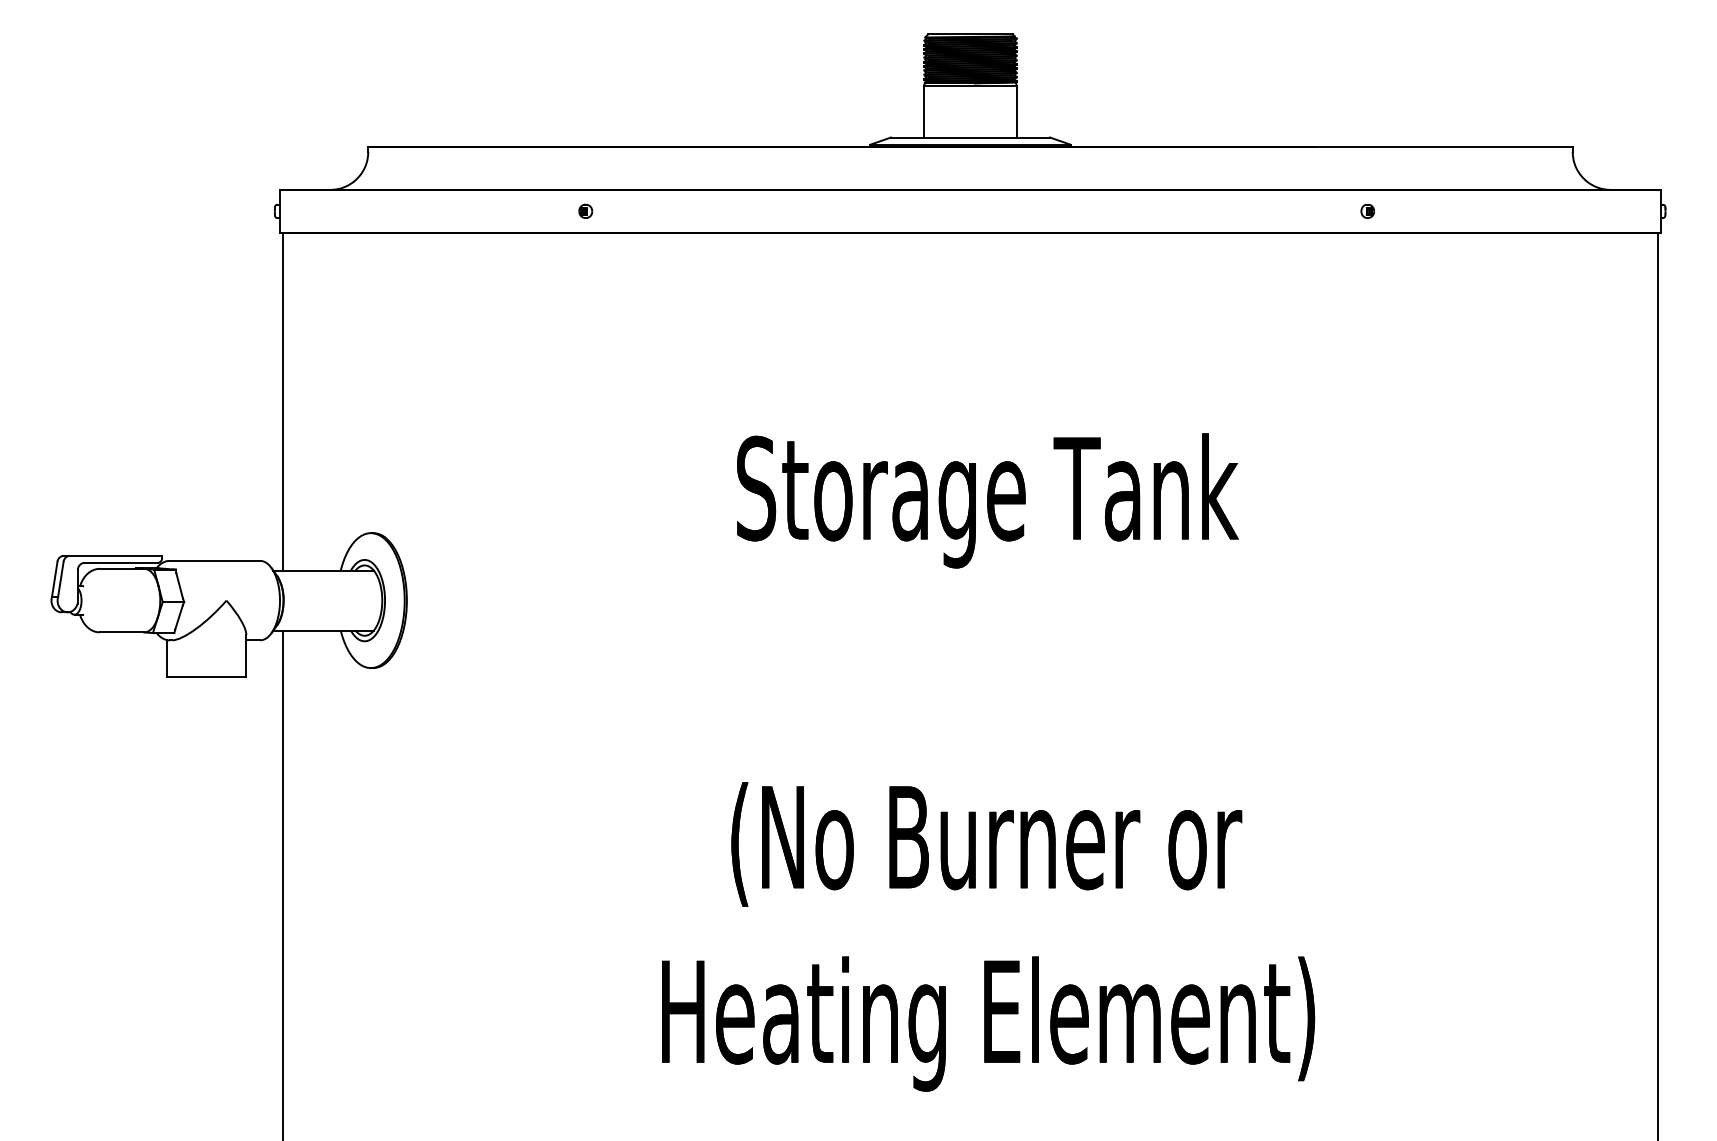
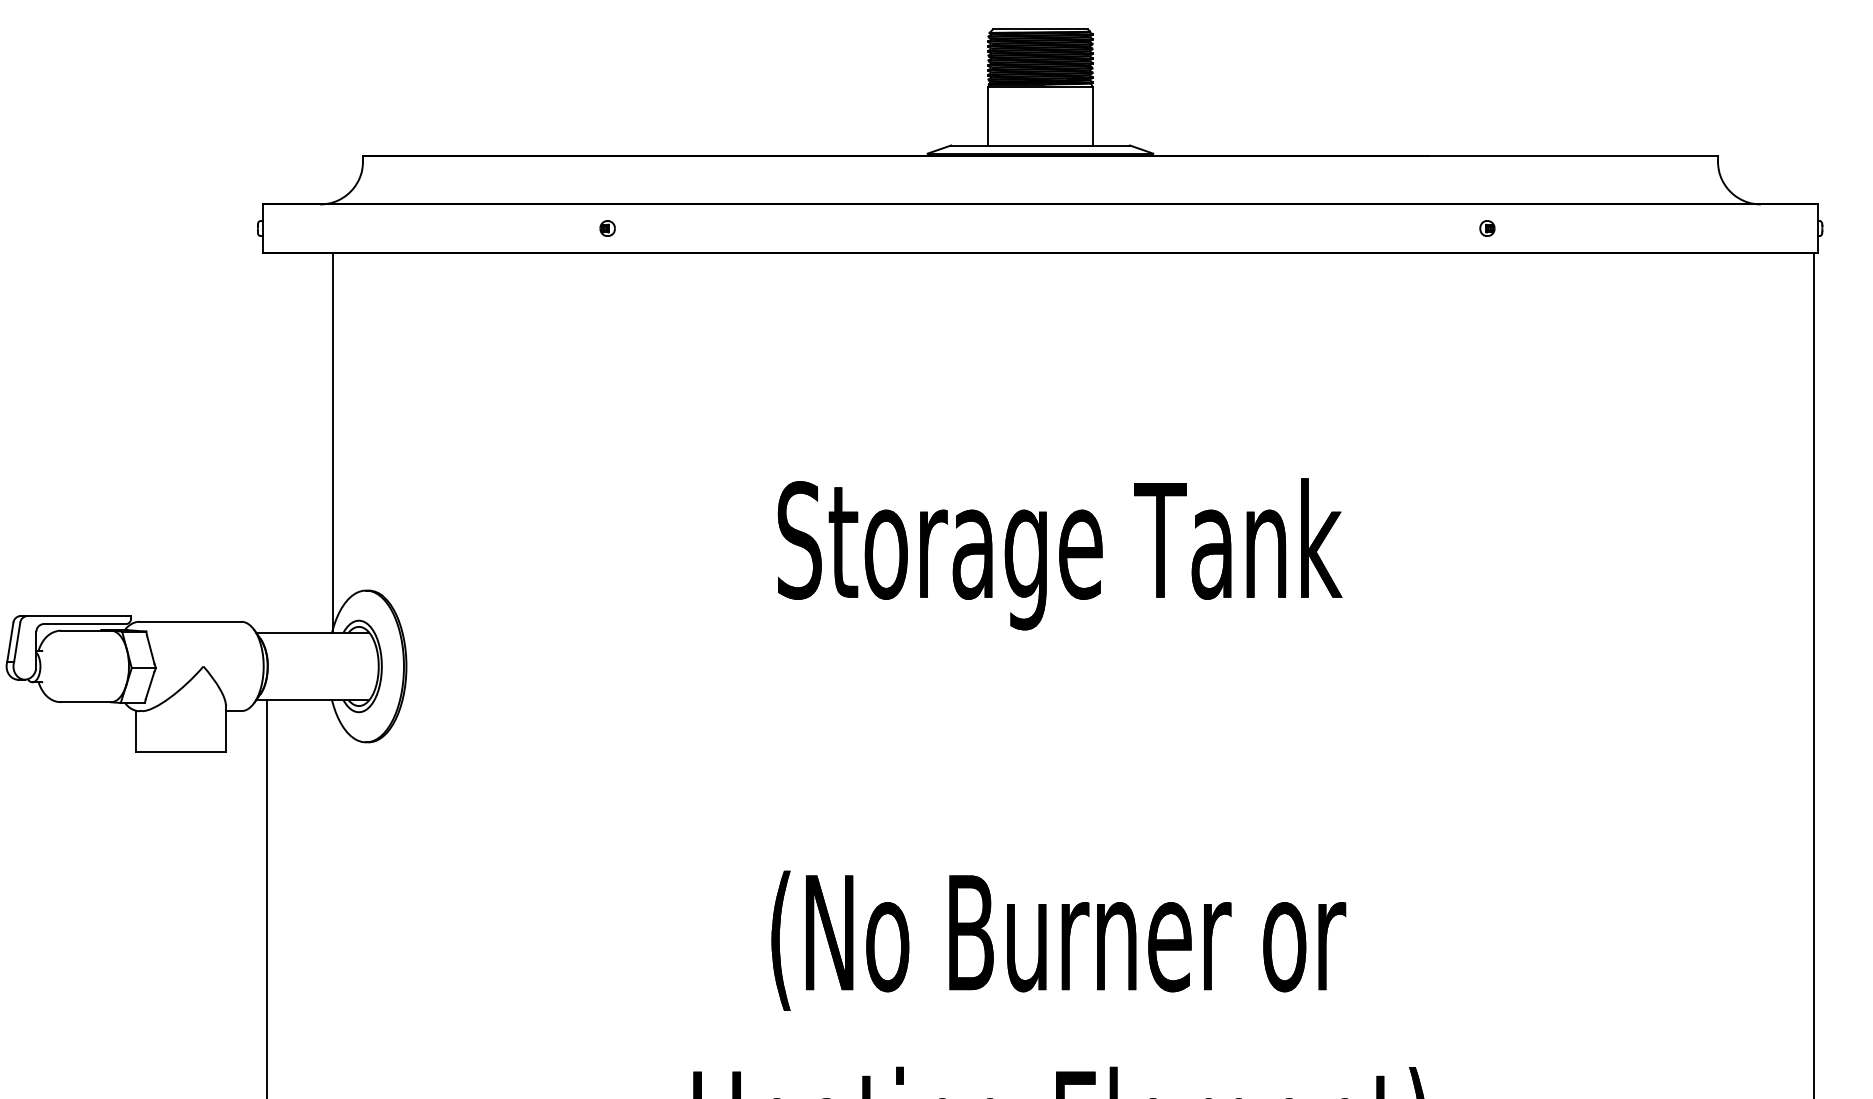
line: (282, 401) -> (332, 442), moved

